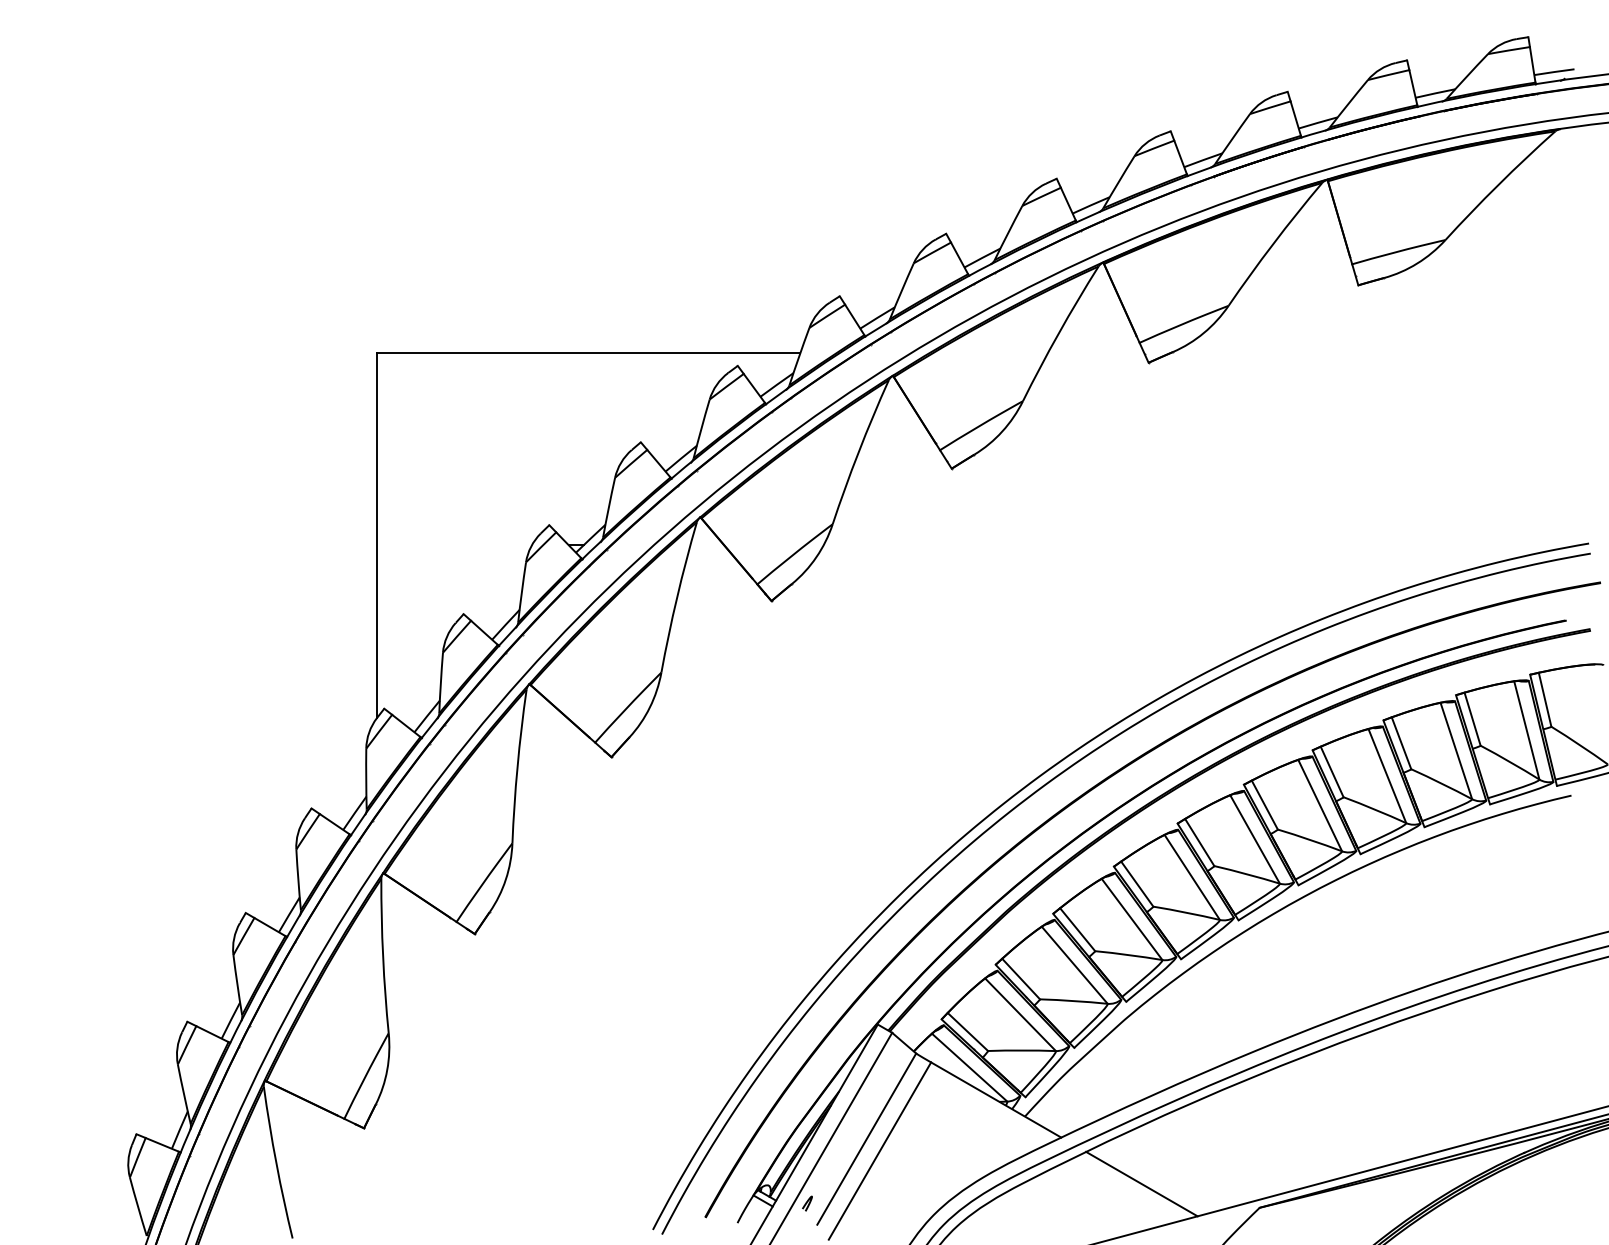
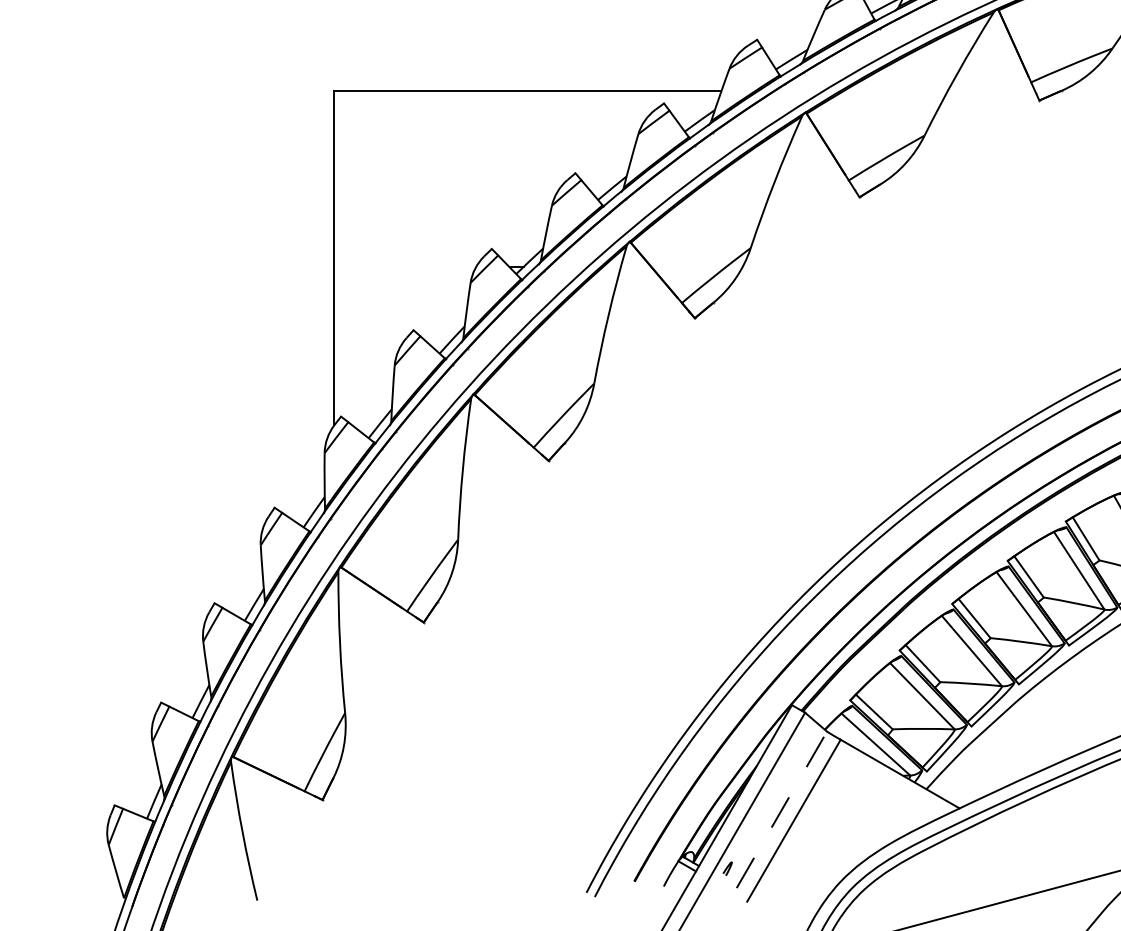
line: (866, 1139) -> (781, 810), solid -> dashed
line: (1141, 1183) -> (1032, 850), removed

